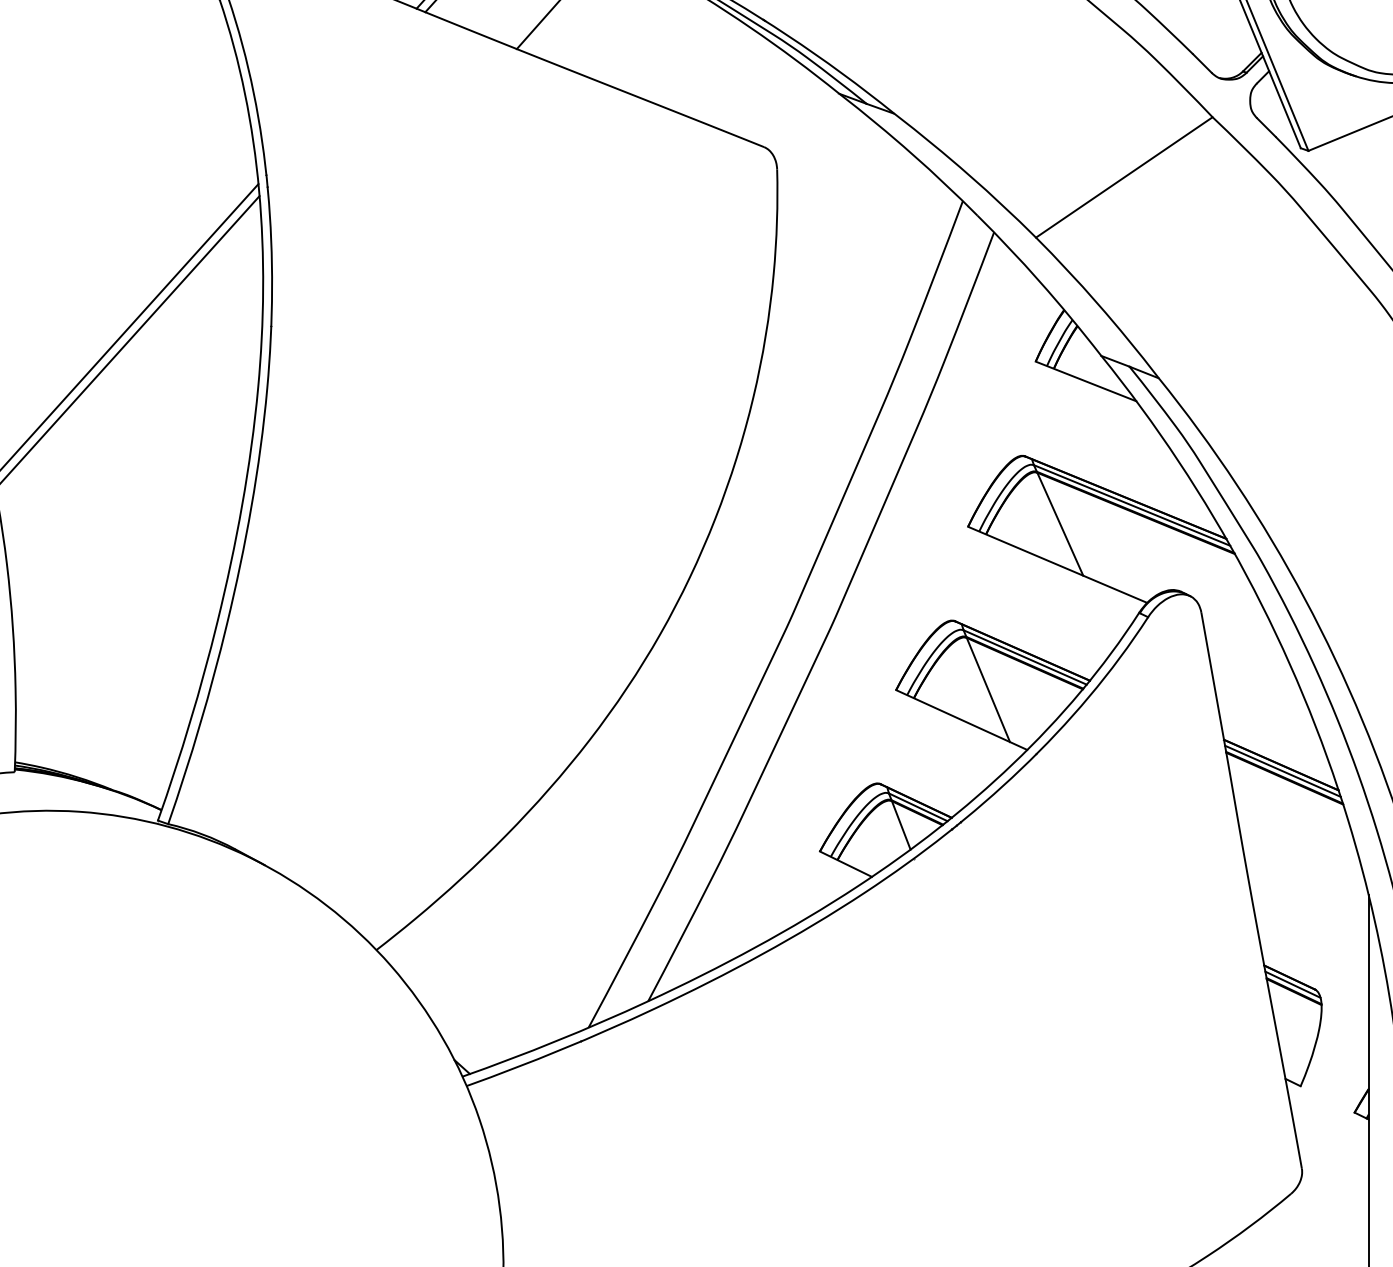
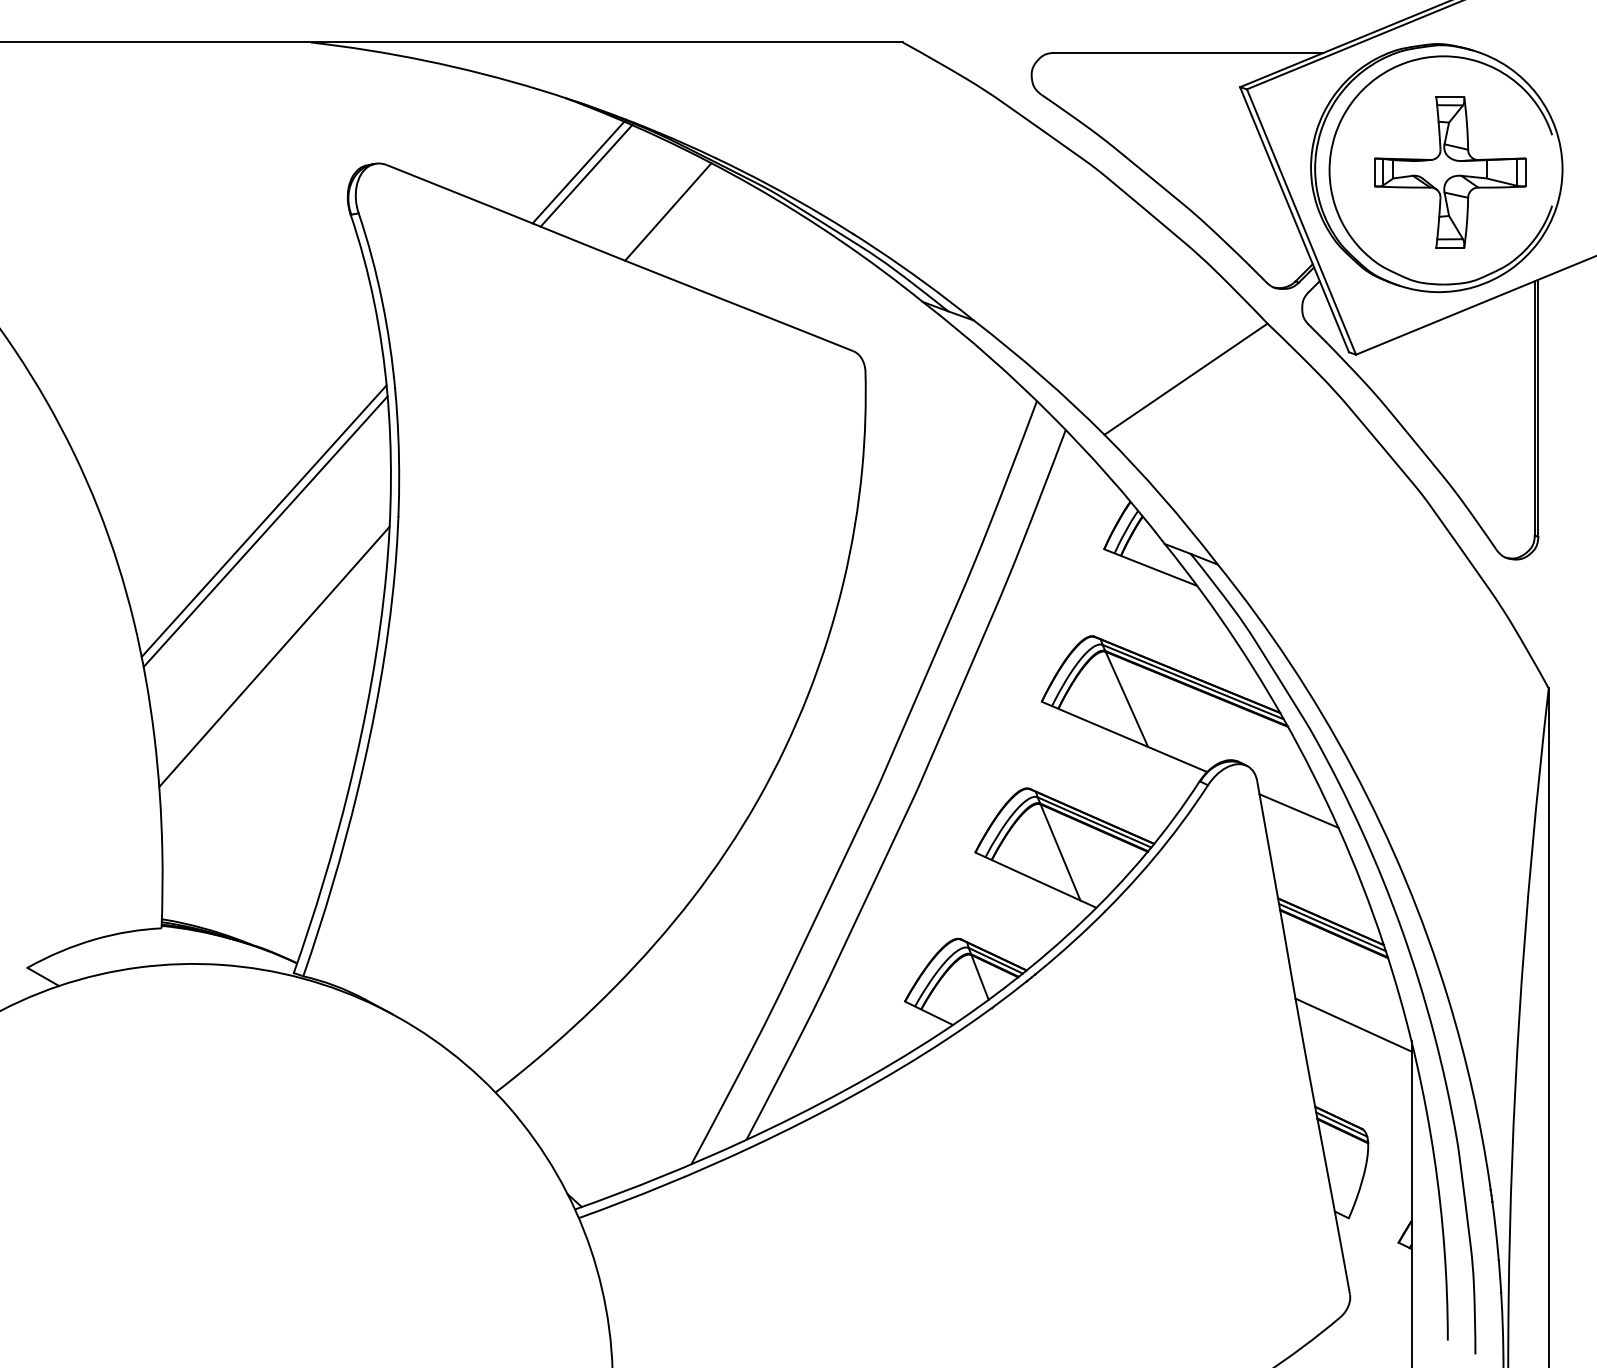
line: (137, 477) -> (274, 656), added
line: (1246, 644) -> (1298, 810), added
line: (1305, 876) -> (1353, 1024), added

